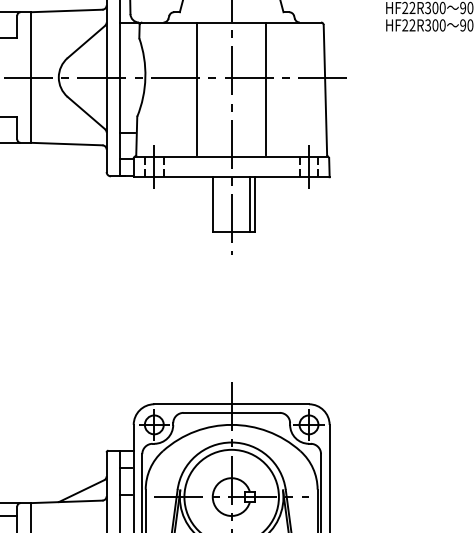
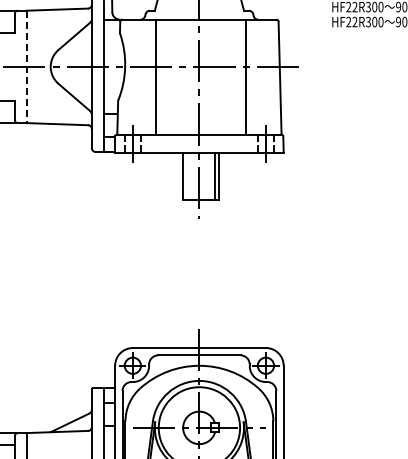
line: (30, 78) -> (26, 67), solid -> dashed
line: (196, 88) -> (155, 76), moved
line: (266, 88) -> (246, 76), moved

